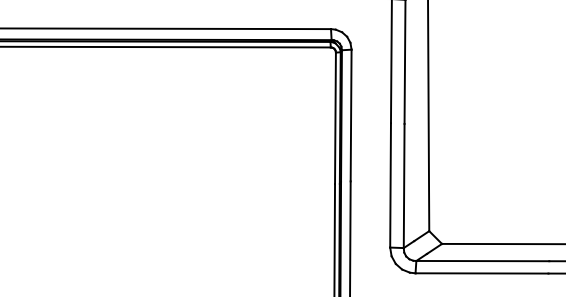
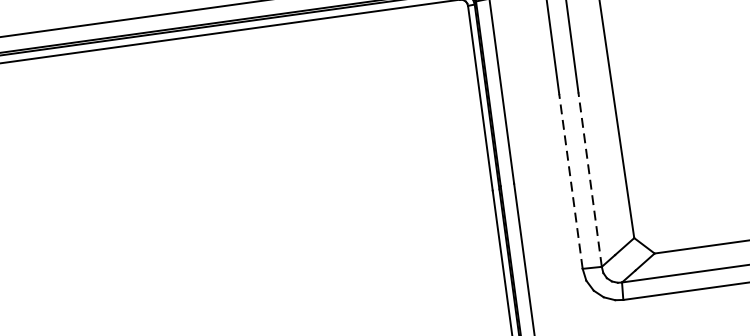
line: (390, 184) -> (570, 180), solid -> dashed
line: (404, 185) -> (590, 178), solid -> dashed

